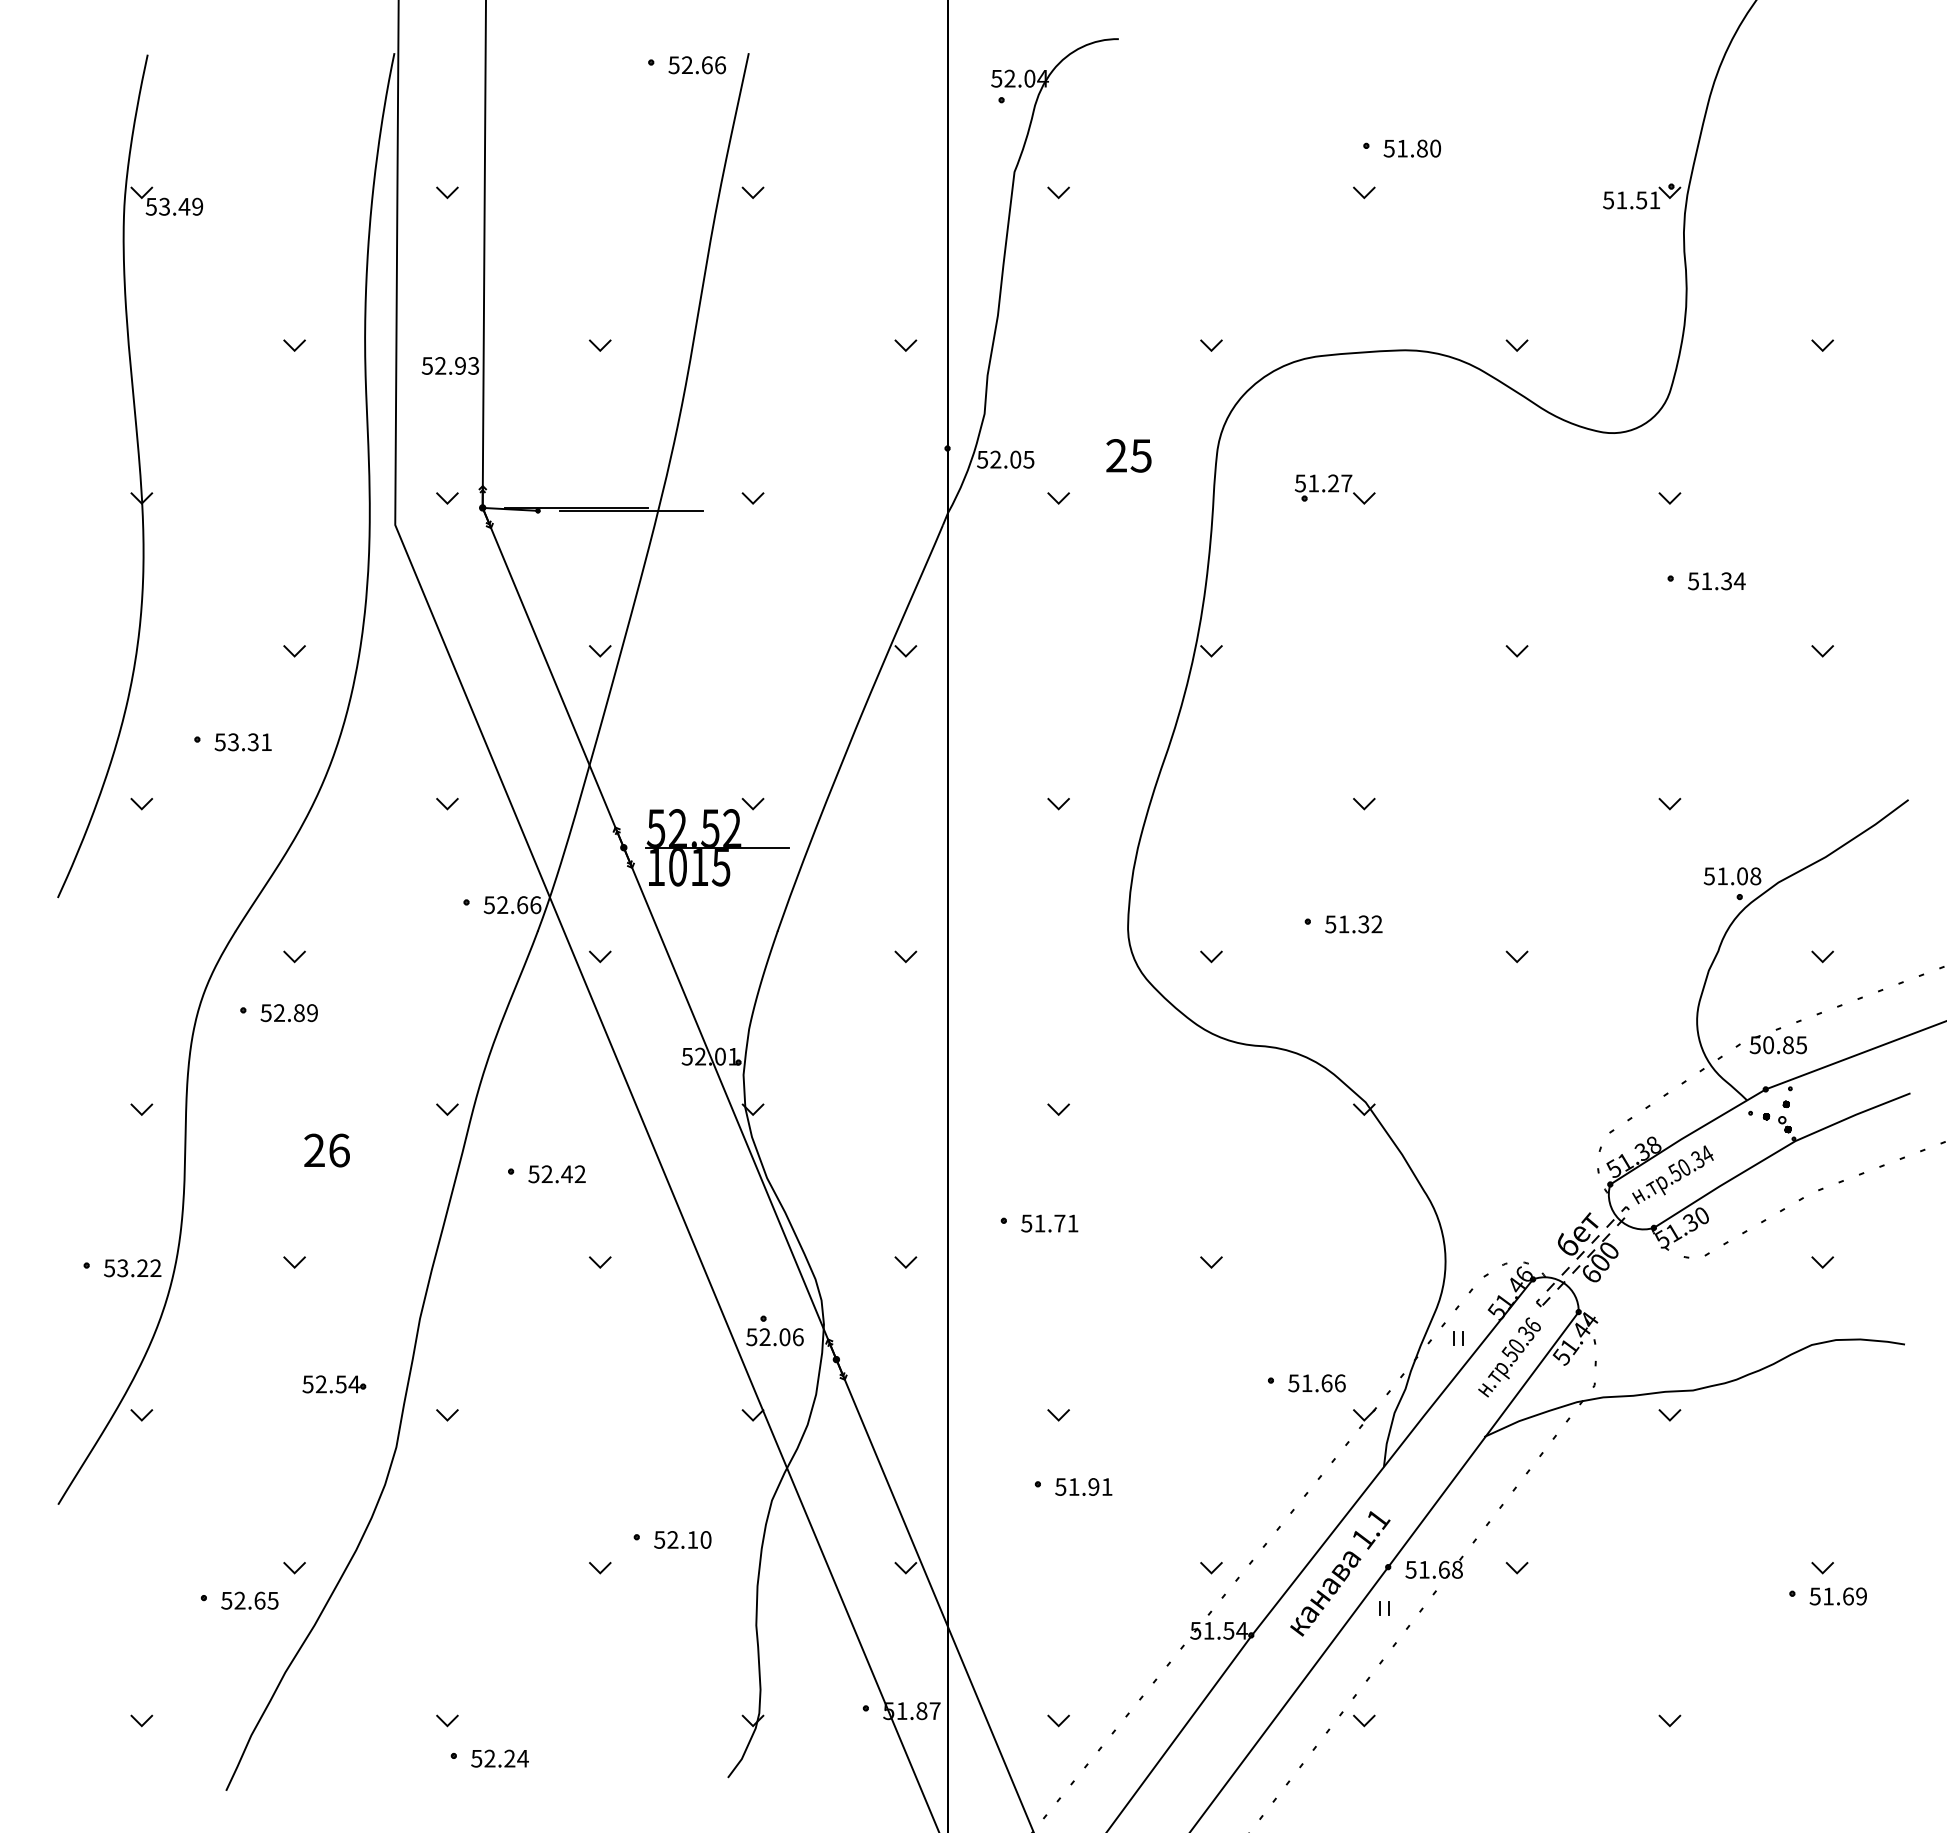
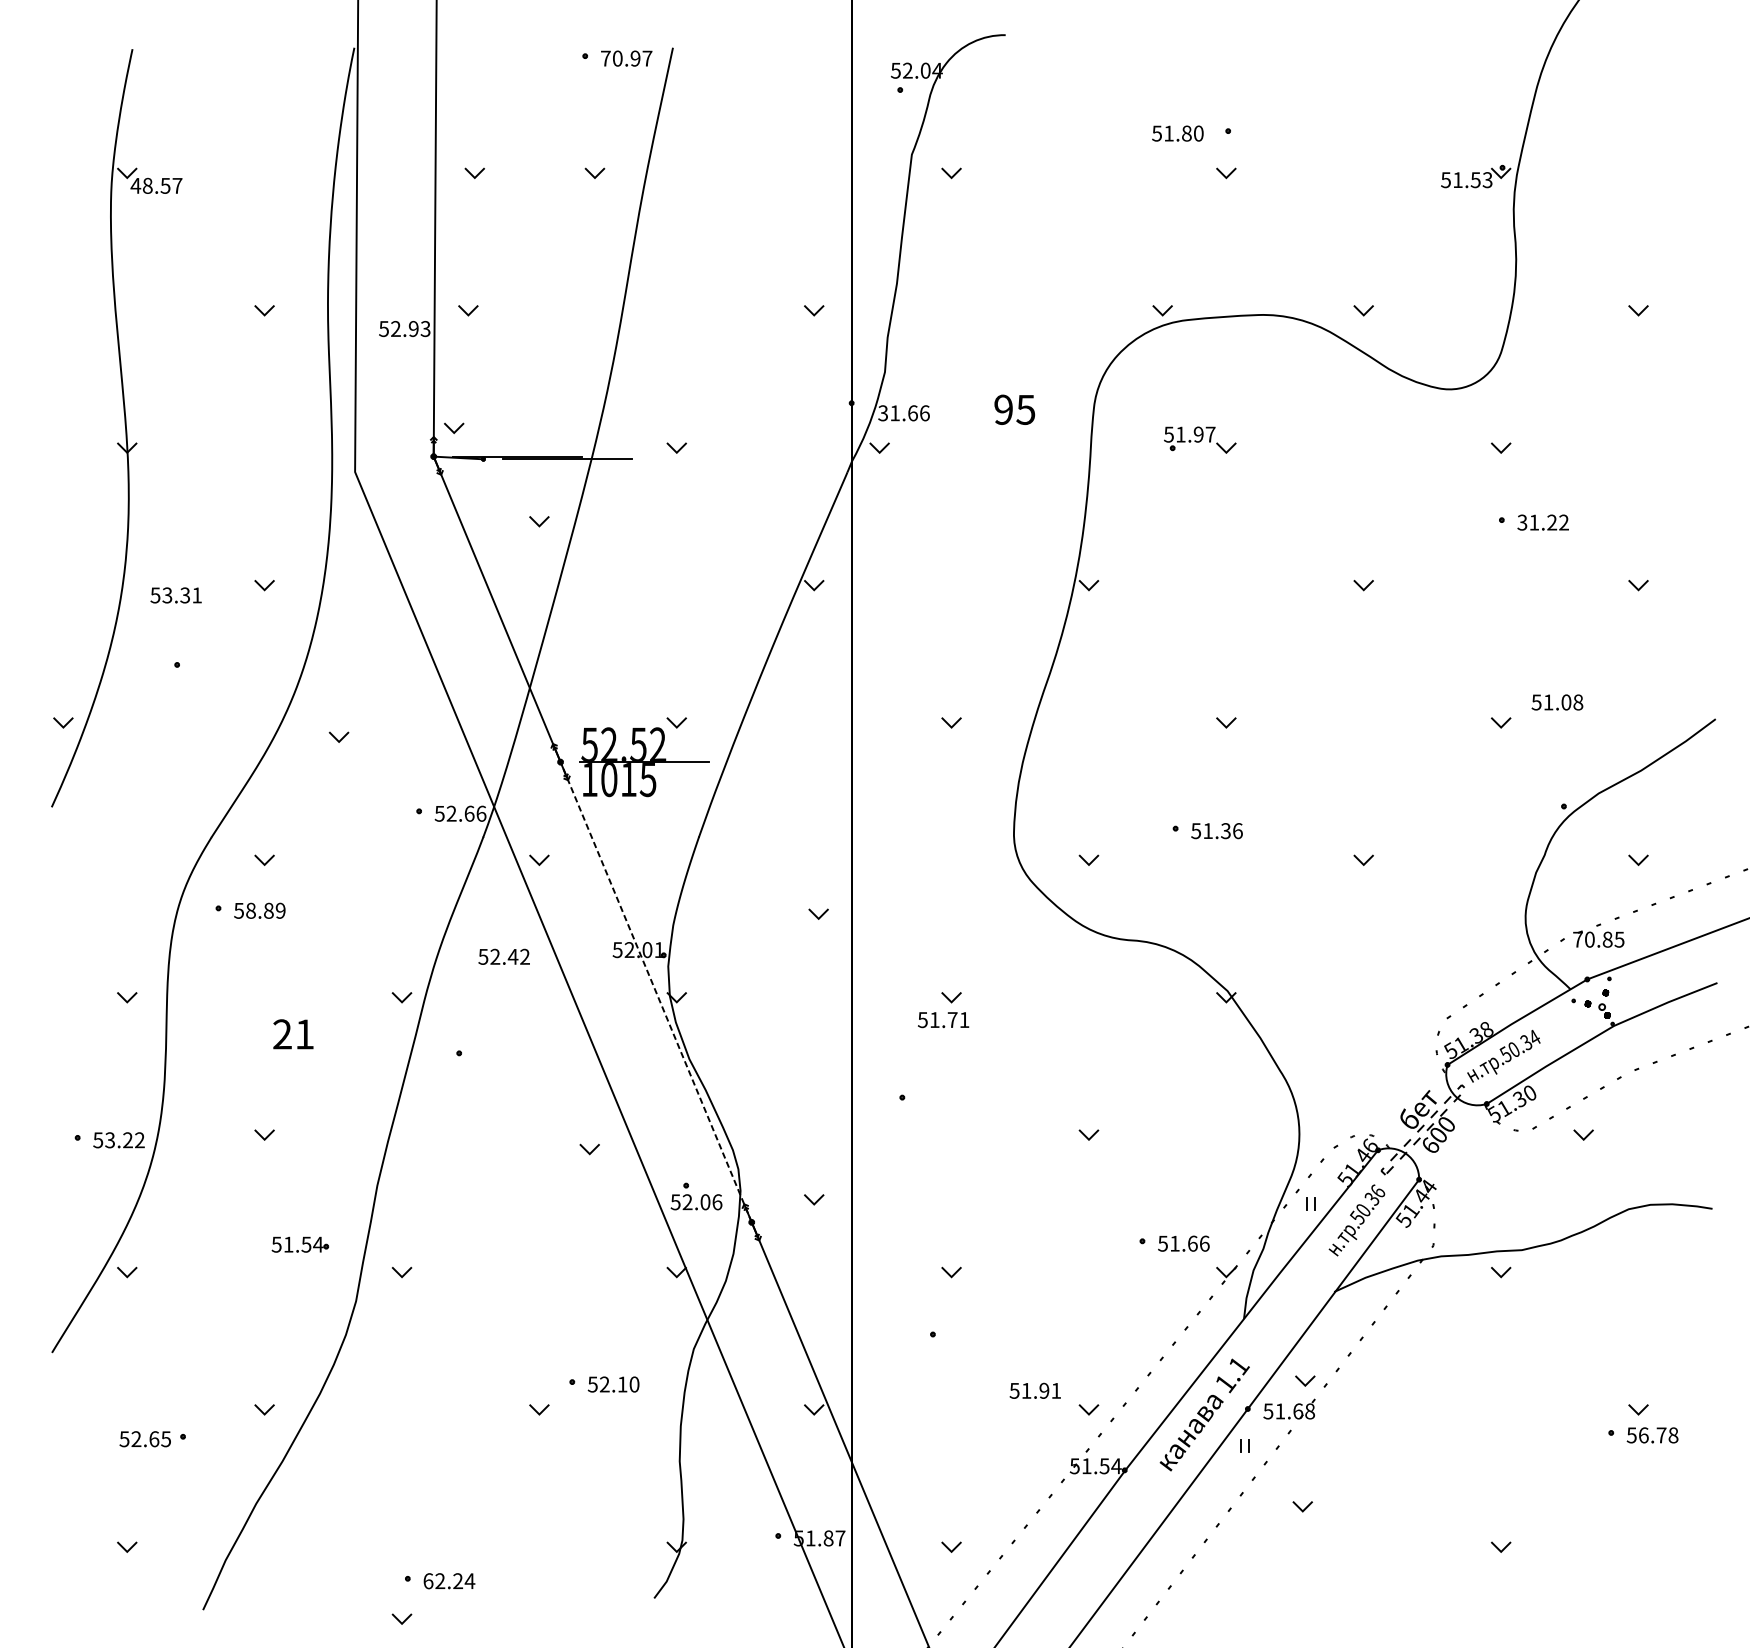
text: (697, 65) -> (626, 58), 52.66 -> 70.97
text: (1411, 148) -> (1177, 133), moved
line: (445, 194) -> (473, 174), moved
line: (750, 194) -> (592, 174), moved
text: (1654, 200) -> (1487, 180), 51.51 -> 51.53
text: (174, 206) -> (156, 185), 53.49 -> 48.57
line: (598, 347) -> (466, 312), moved
line: (1209, 347) -> (1160, 312), moved
text: (1116, 455) -> (1003, 409), 25 -> 95
text: (1005, 459) -> (903, 413), 52.05 -> 31.66
text: (1333, 483) -> (1198, 434), 51.27 -> 51.97
line: (445, 500) -> (452, 430), moved
line: (1056, 500) -> (877, 449), moved
text: (1716, 581) -> (1543, 522), 51.34 -> 31.22
line: (602, 652) -> (541, 522), moved
text: (242, 742) -> (175, 595), moved
line: (139, 805) -> (61, 724), moved
line: (445, 805) -> (337, 738), moved
text: (1732, 876) -> (1557, 702), moved
text: (1376, 924) -> (1237, 831), 51.32 -> 51.36
line: (903, 958) -> (816, 915), moved
text: (279, 1013) -> (251, 911), 52.89 -> 58.89
text: (1754, 1045) -> (1577, 939), 50.85 -> 70.85
line: (729, 1103) -> (655, 992), solid -> dashed
text: (339, 1150) -> (304, 1034), 26 -> 21
text: (556, 1174) -> (503, 957), moved
text: (1049, 1223) -> (943, 1020), moved
line: (903, 1263) -> (812, 1200), moved
line: (598, 1264) -> (588, 1151), moved
line: (1820, 1264) -> (1581, 1136), moved
text: (320, 1384) -> (287, 1244), 52.54 -> 51.54
text: (1083, 1486) -> (1035, 1390), moved
line: (1514, 1569) -> (1302, 1382), moved
text: (1845, 1596) -> (1659, 1435), 51.69 -> 56.78
text: (249, 1600) -> (144, 1438), moved
line: (445, 1722) -> (400, 1620), moved
line: (1362, 1722) -> (1301, 1508), moved
text: (476, 1758) -> (428, 1581), 52.24 -> 62.24

